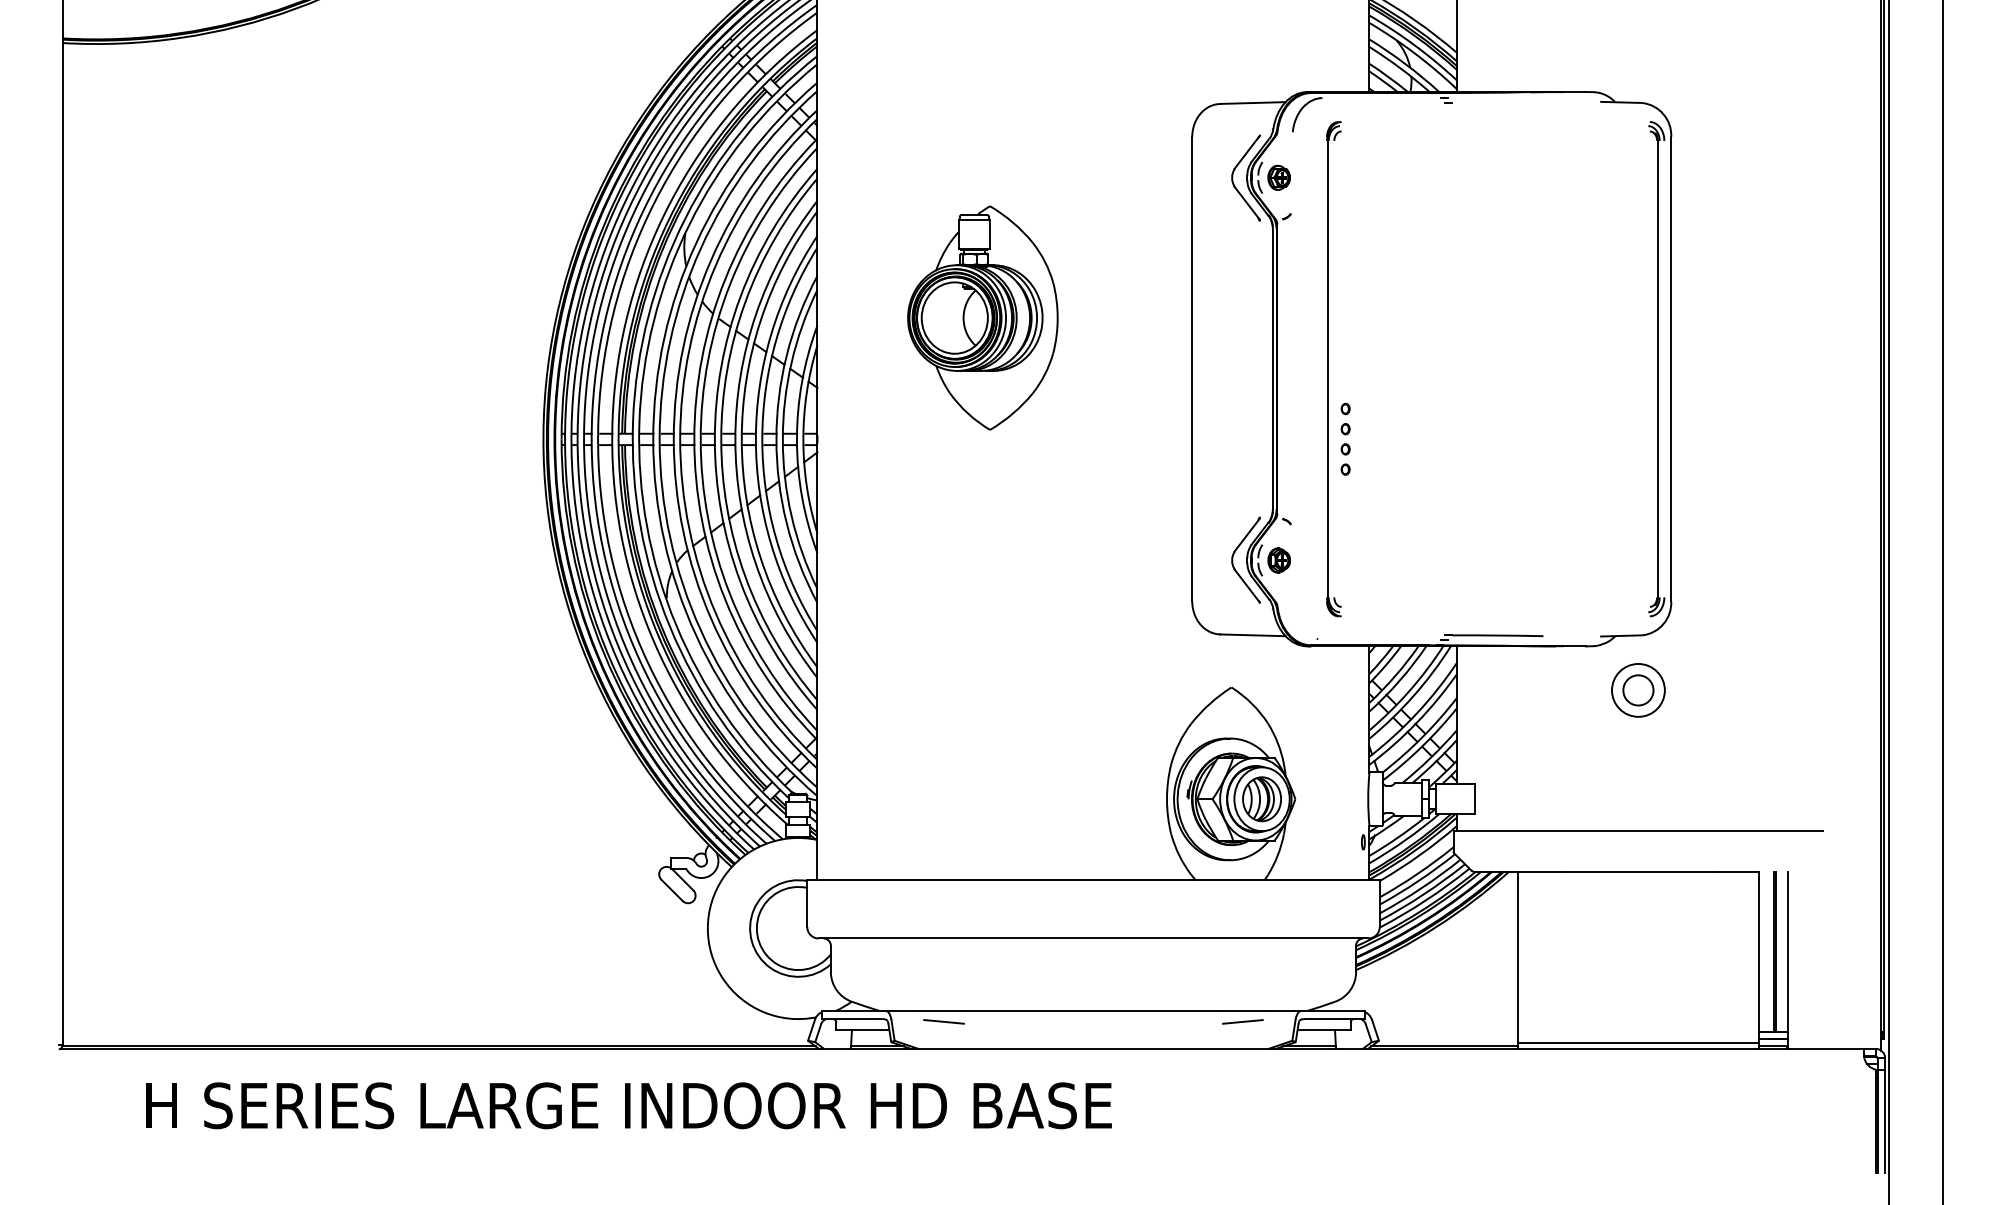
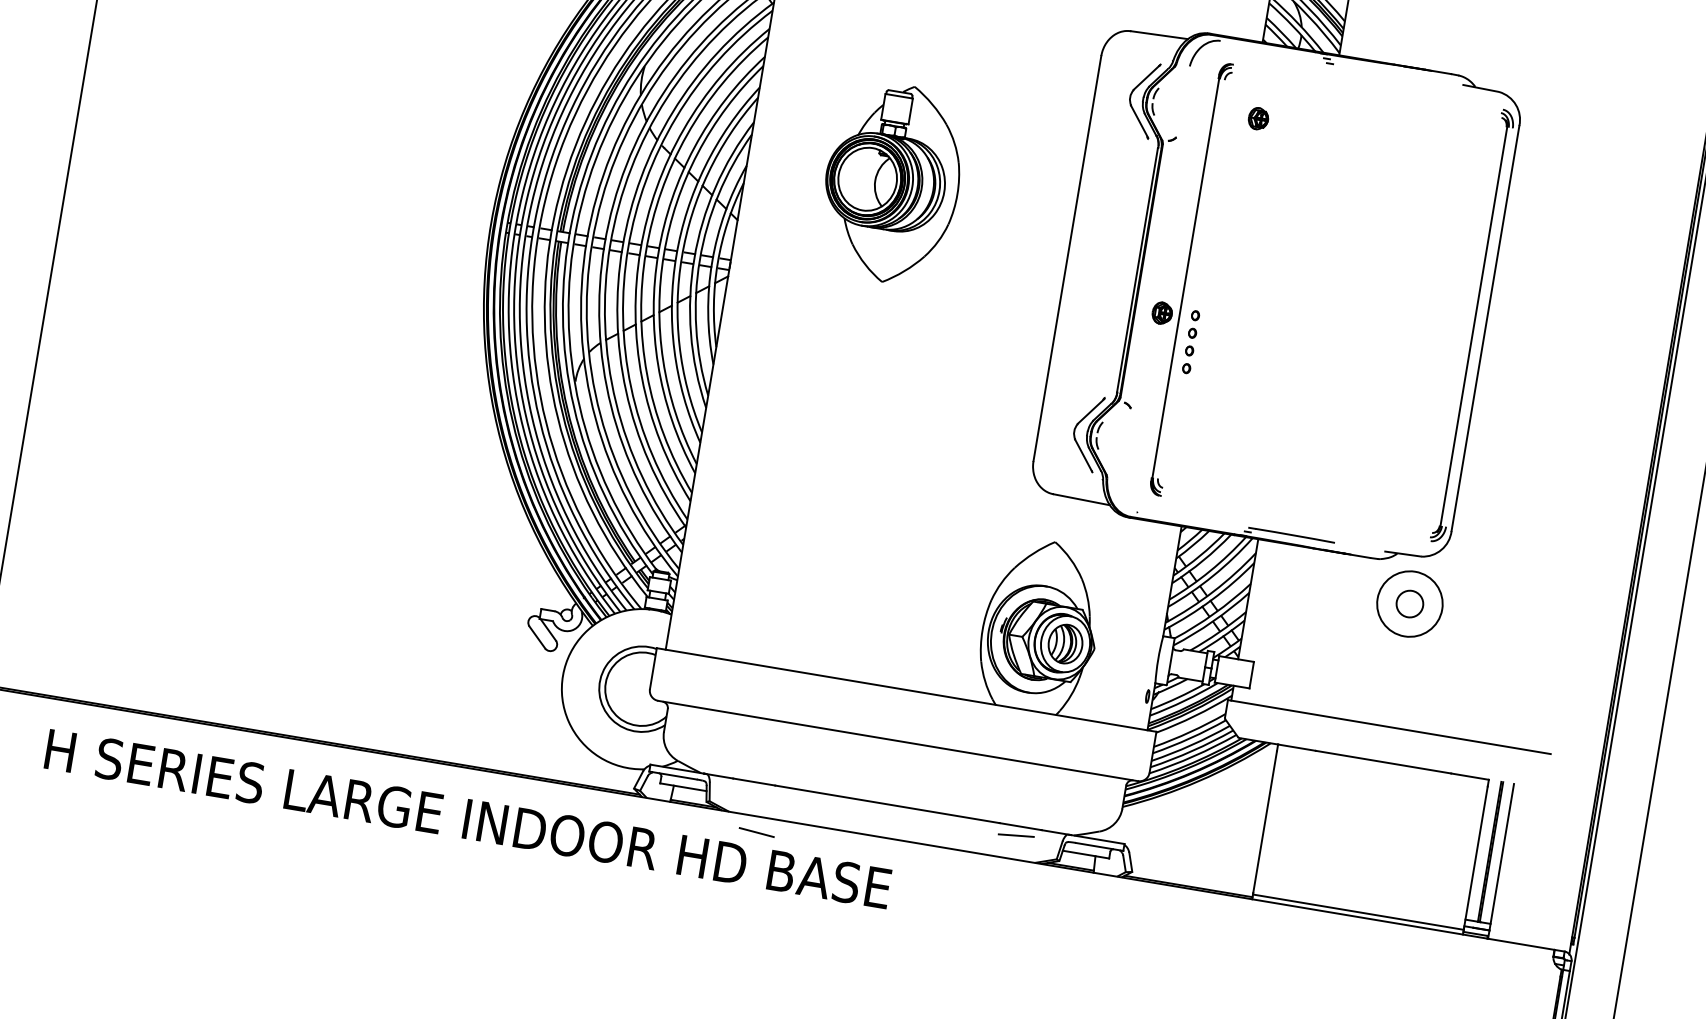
part: (1278, 177) -> (1257, 118), moved
part: (1278, 560) -> (1161, 313), moved
circle: (1638, 689) -> (1410, 603), size x1.4
line: (943, 1021) -> (756, 832), moved

